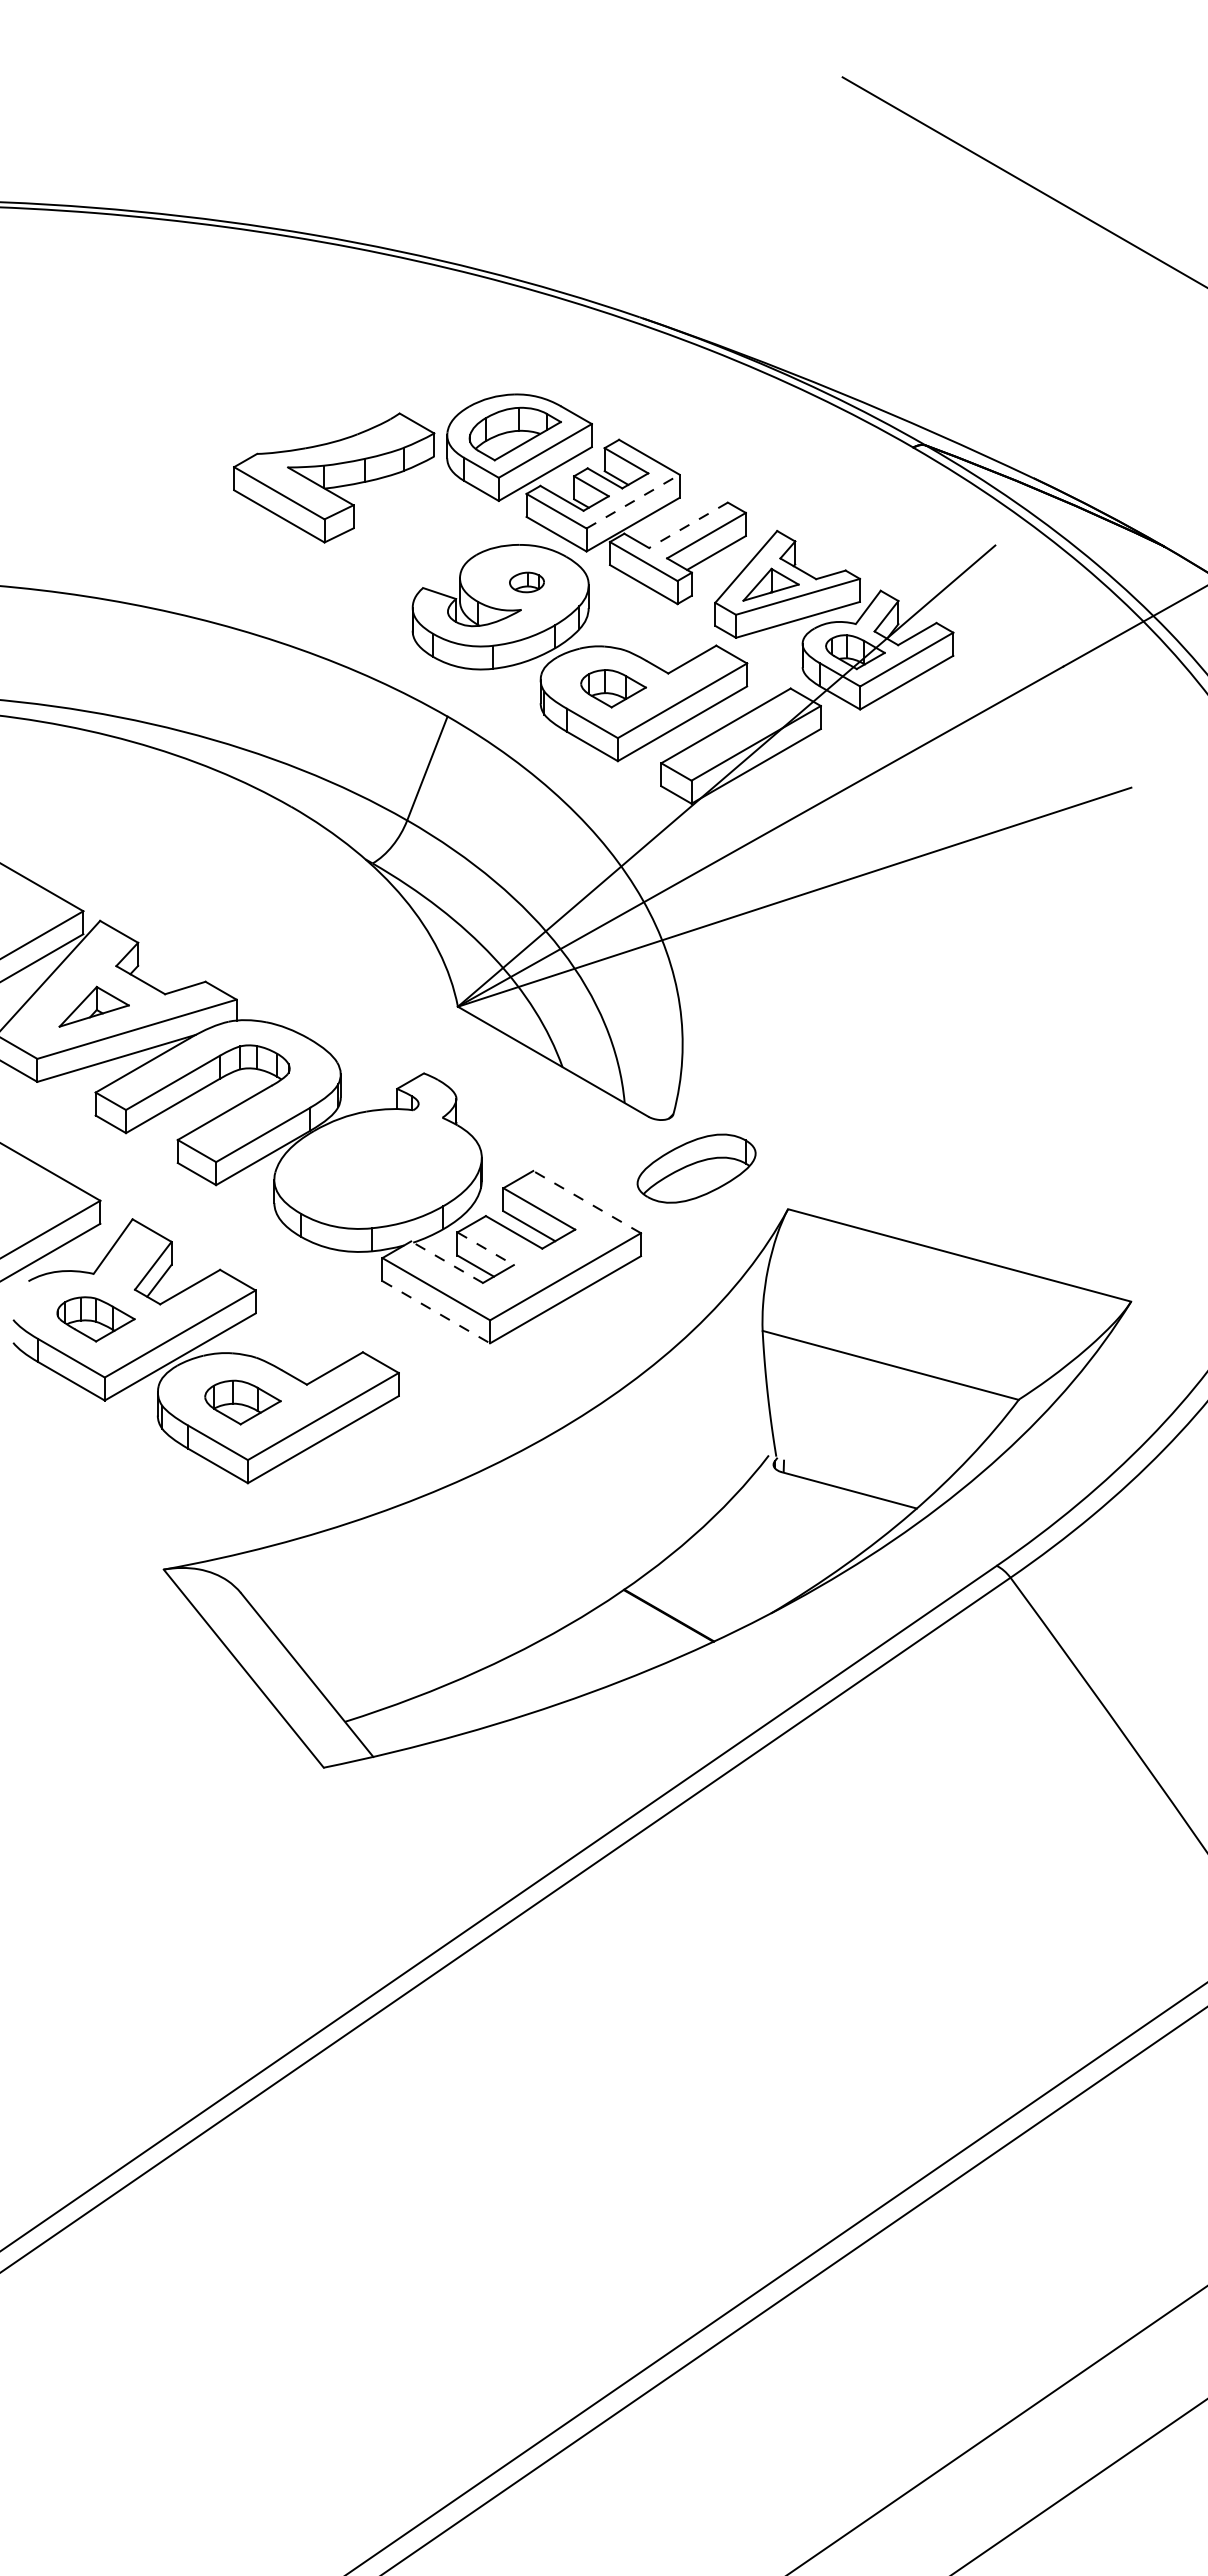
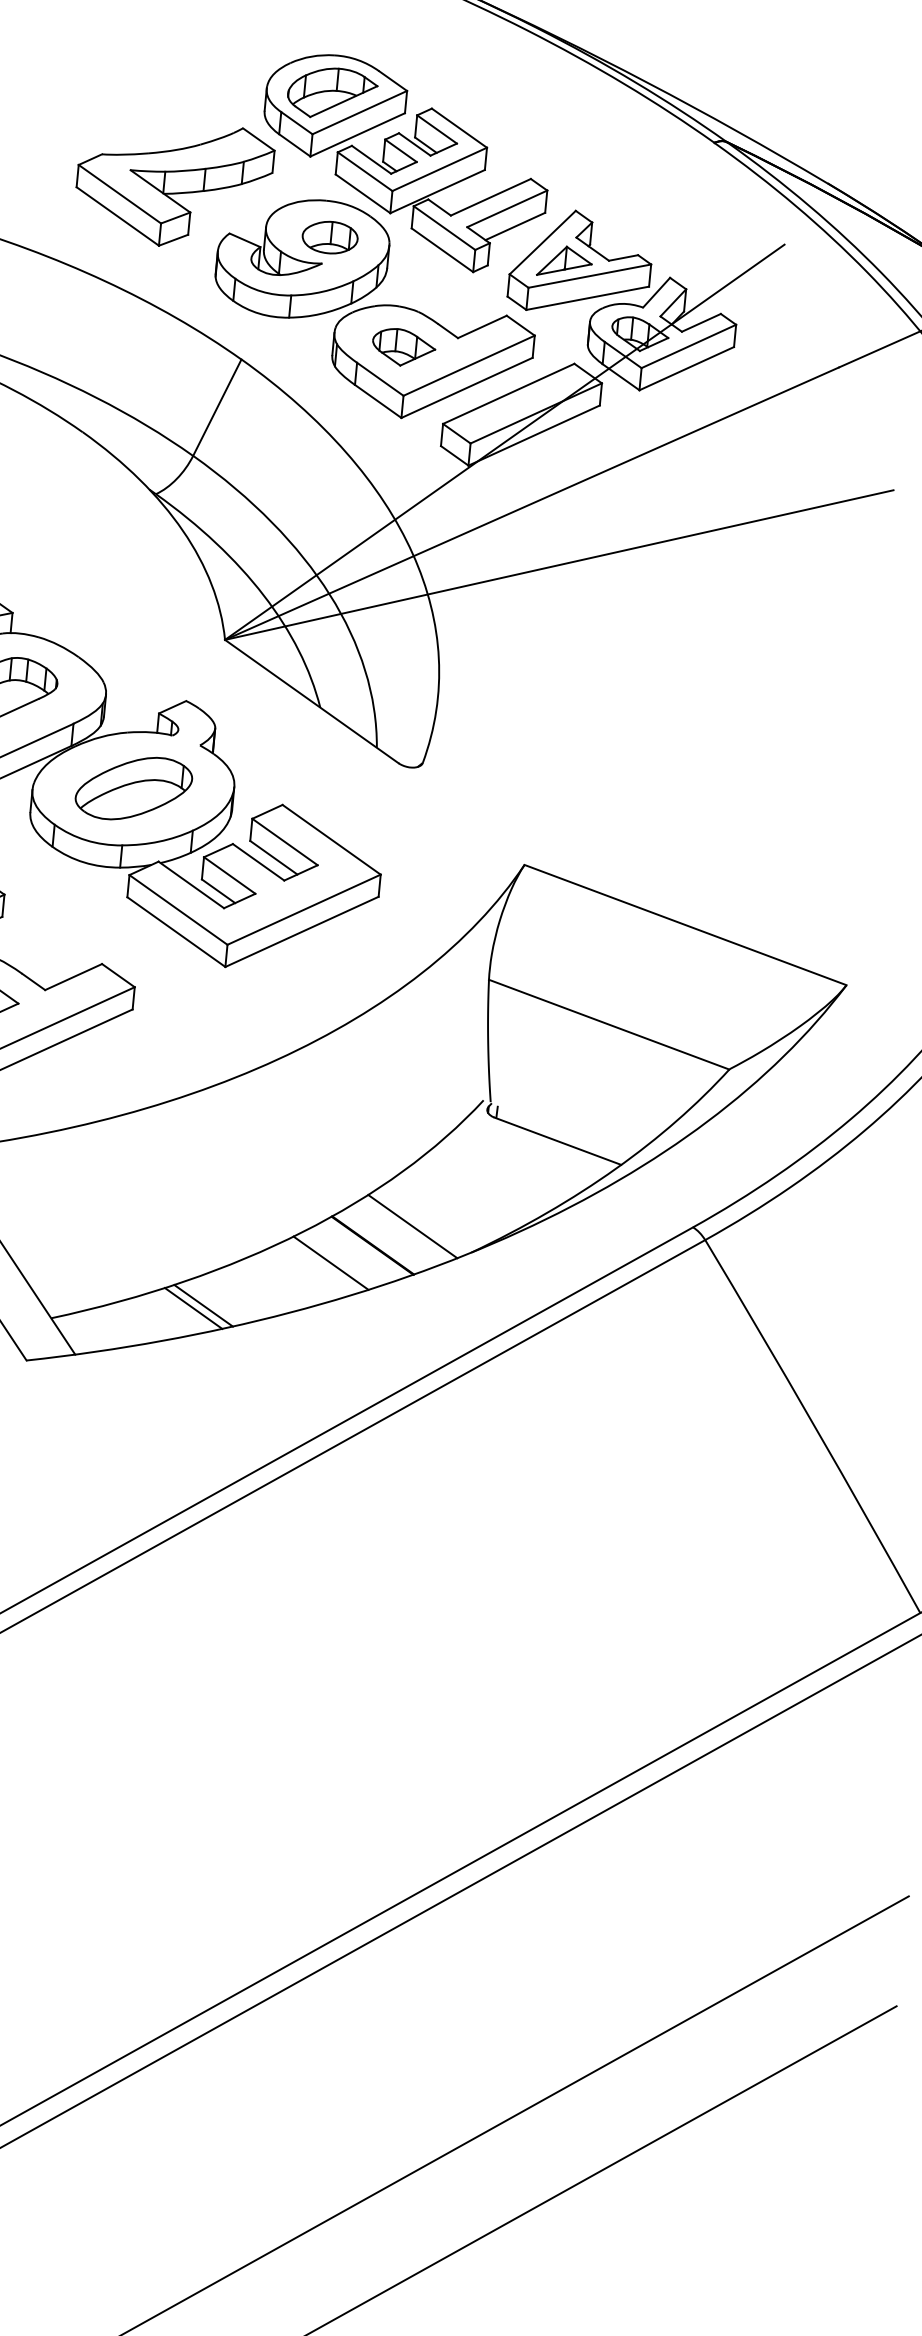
part: (334, 477) -> (174, 184), moved
line: (633, 501) -> (440, 169), dashed -> solid
line: (688, 525) -> (490, 197), dashed -> solid
part: (526, 582) -> (329, 237), size x1.67
part: (696, 1168) -> (133, 788), moved
line: (586, 1201) -> (331, 839), dashed -> solid
line: (485, 1248) -> (229, 875), dashed -> solid
line: (447, 1262) -> (191, 885), dashed -> solid
line: (436, 1312) -> (176, 932), dashed -> solid
line: (708, 1592) -> (413, 1226), added
line: (627, 1637) -> (330, 1262), added
line: (500, 1693) -> (203, 1305), added
line: (490, 1697) -> (193, 1308), added

